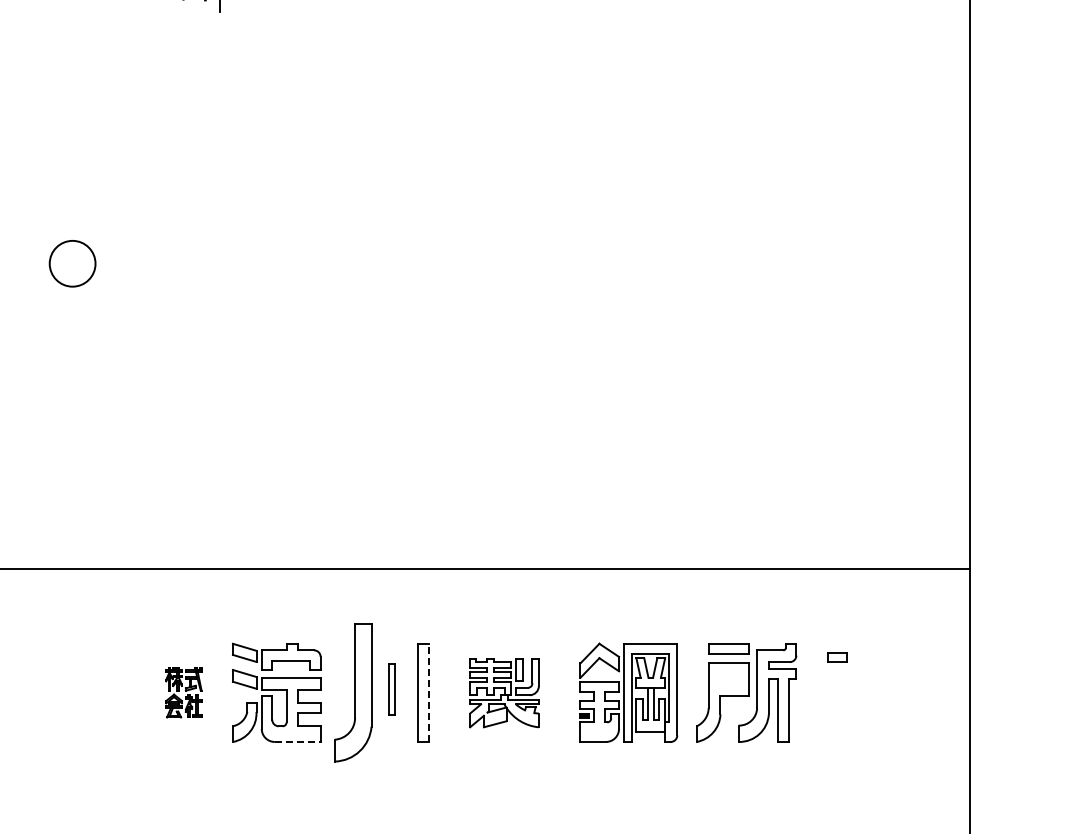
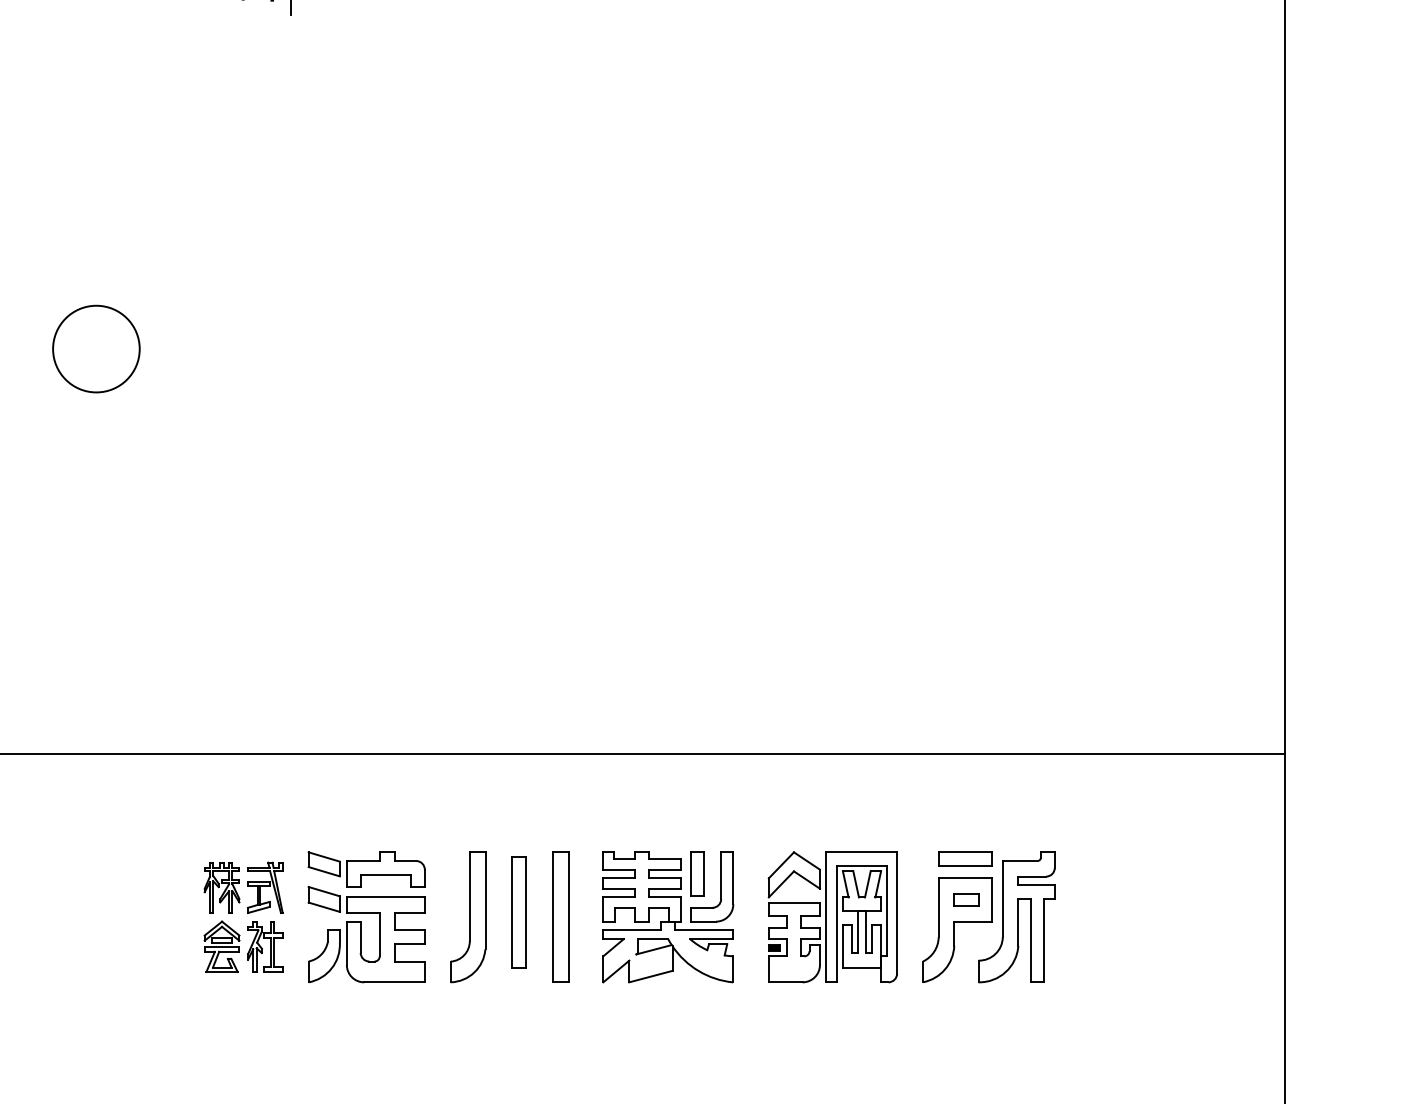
circle: (72, 263) -> (96, 348), size x1.43
part: (837, 657) -> (966, 899), moved
part: (391, 689) -> (518, 912), size x1.67
part: (183, 692) -> (243, 916), size x1.67
part: (353, 692) -> (468, 916), size x0.71
line: (429, 692) -> (568, 916), dashed -> solid
part: (504, 692) -> (668, 916), size x1.43
line: (297, 741) -> (394, 981), dashed -> solid

